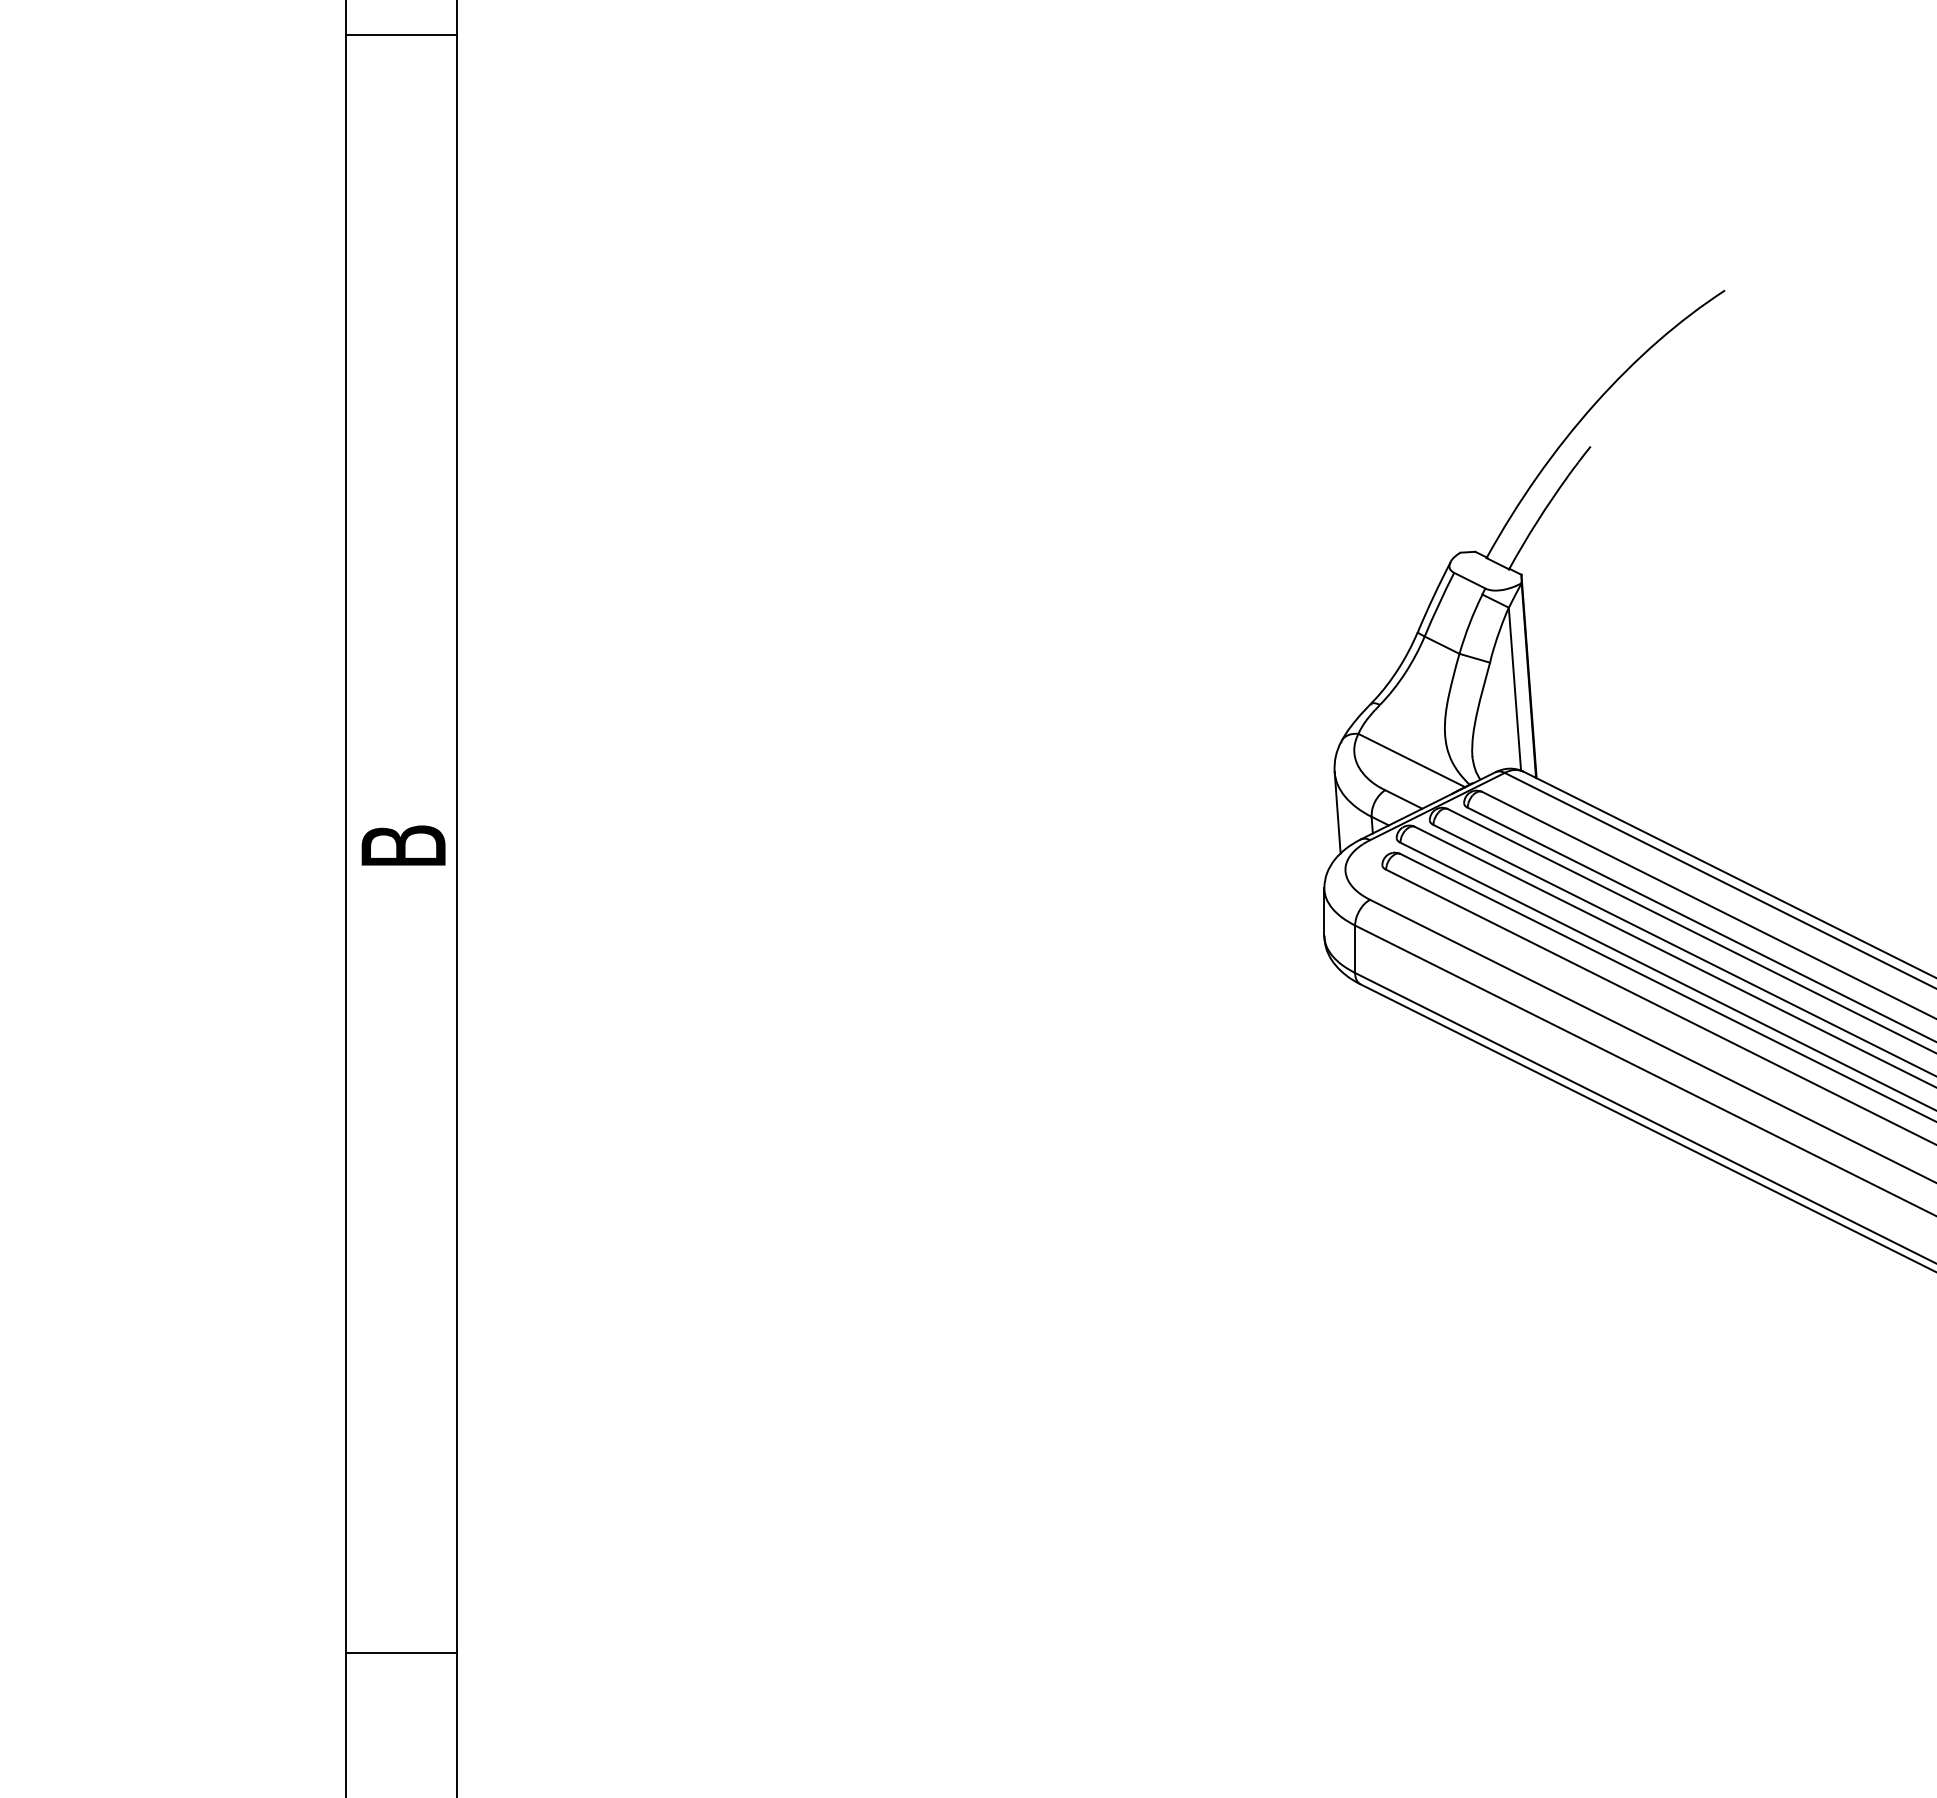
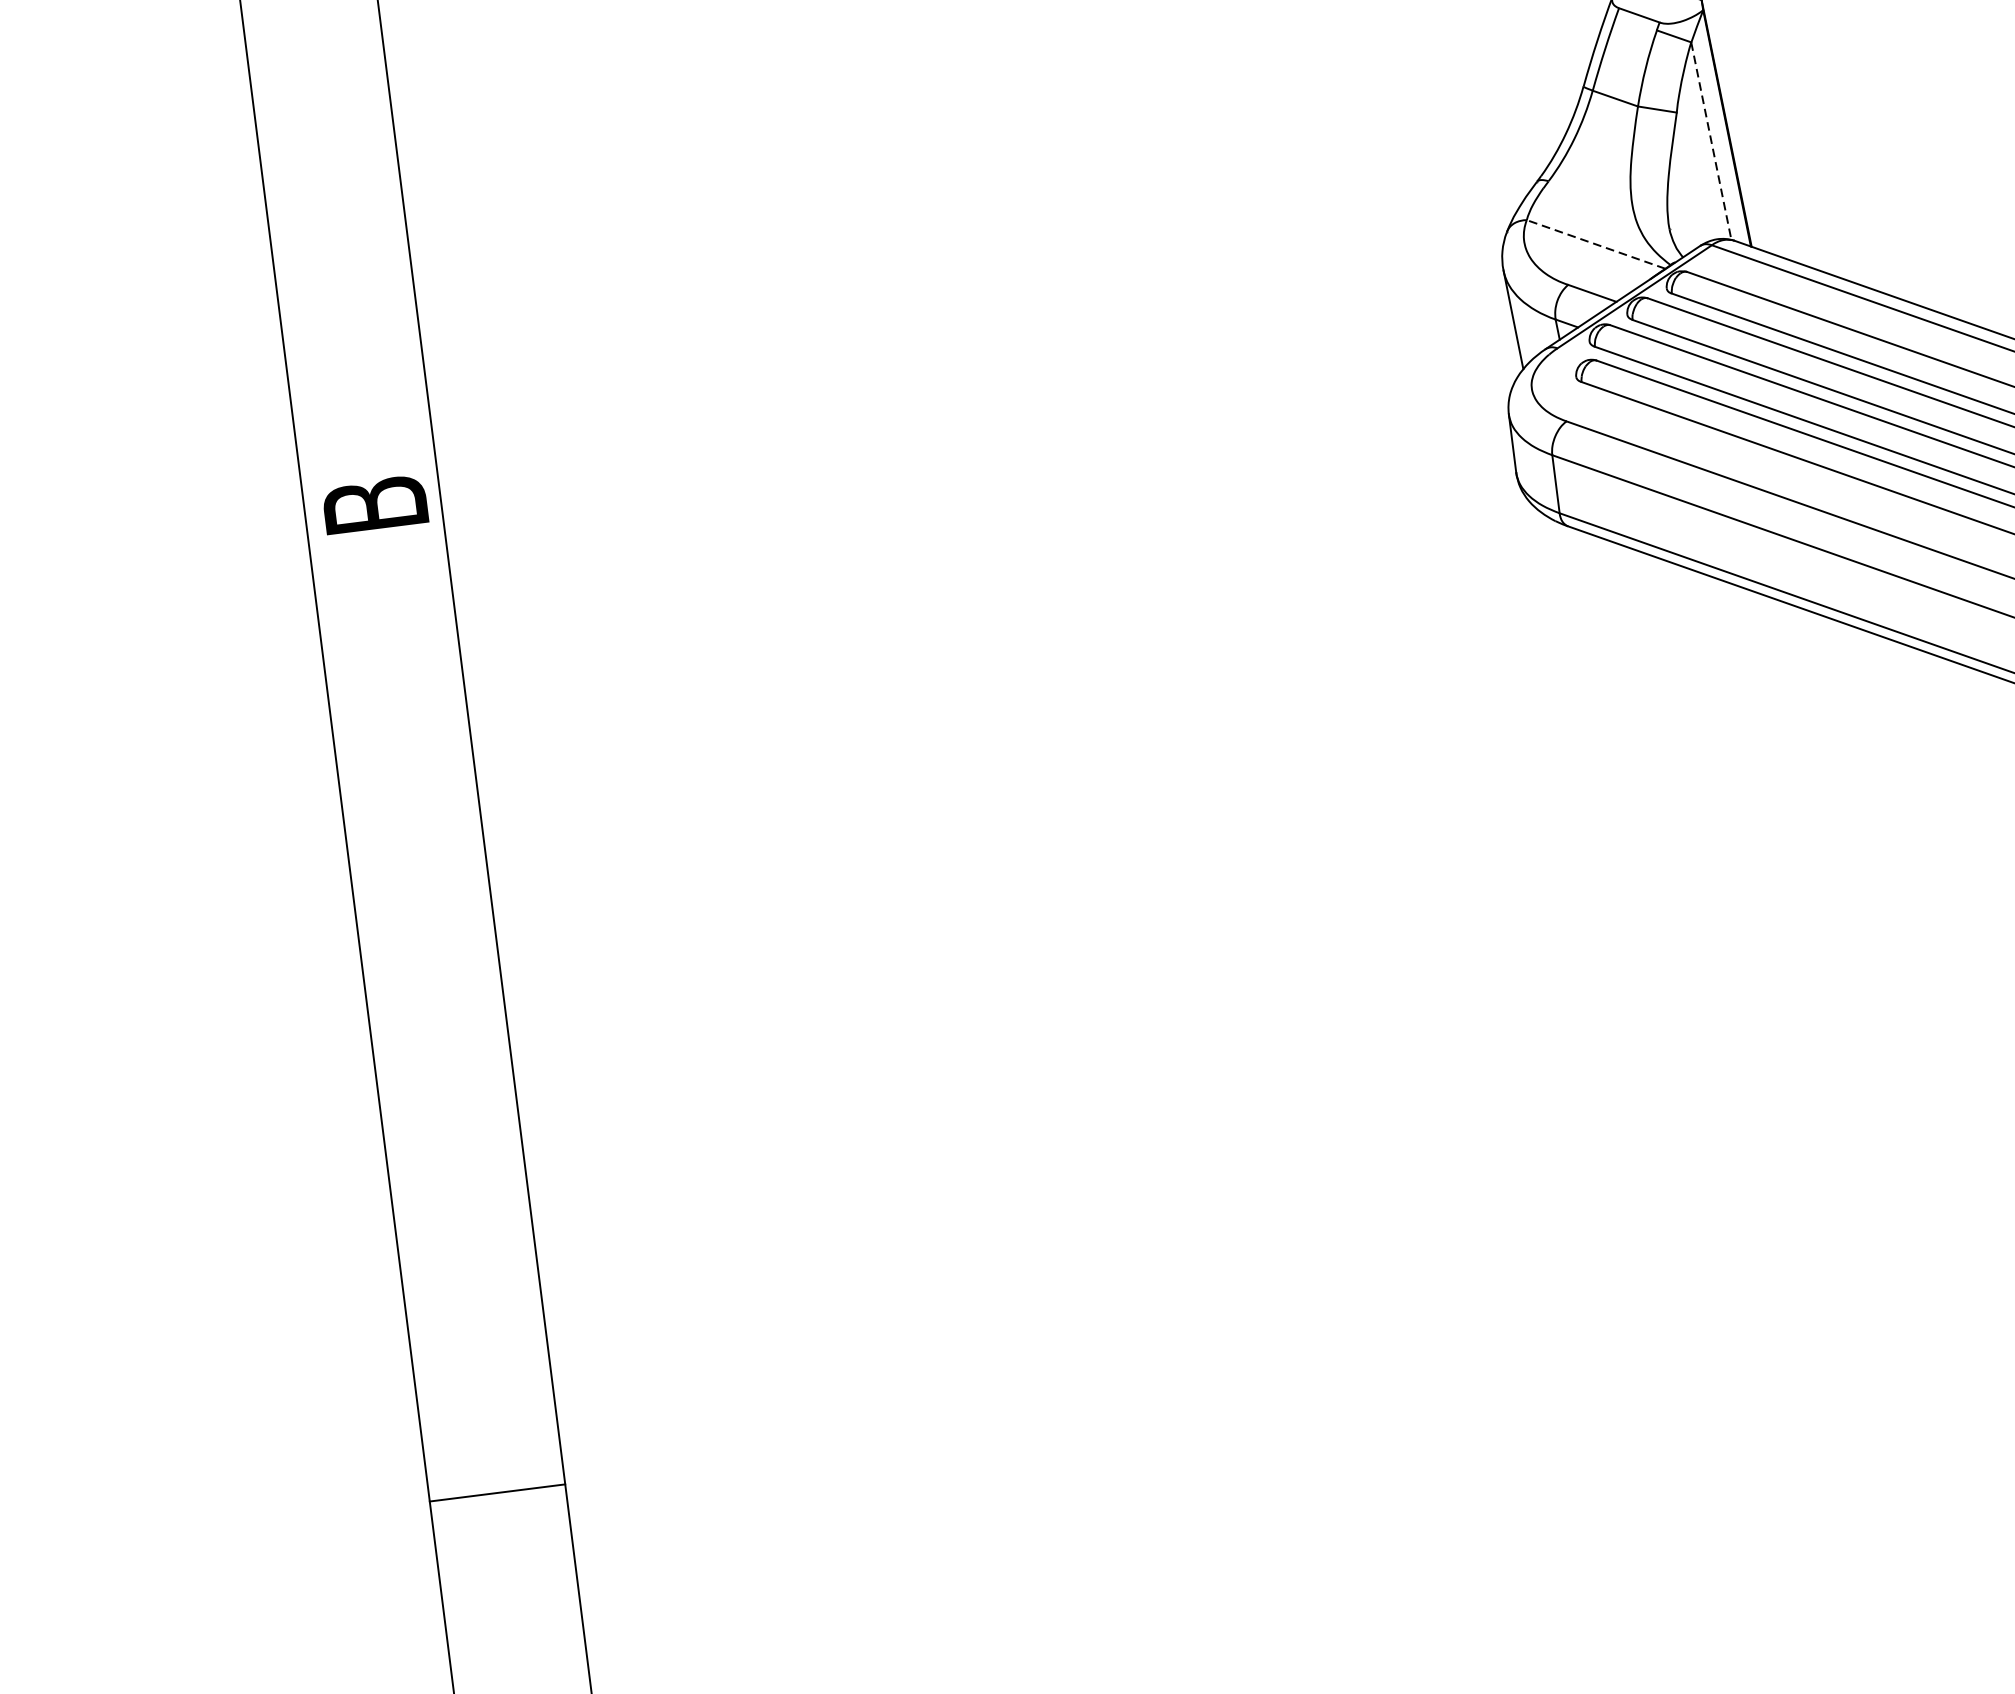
line: (1514, 689) -> (1710, 141), solid -> dashed
line: (1411, 760) -> (1595, 244), solid -> dashed

